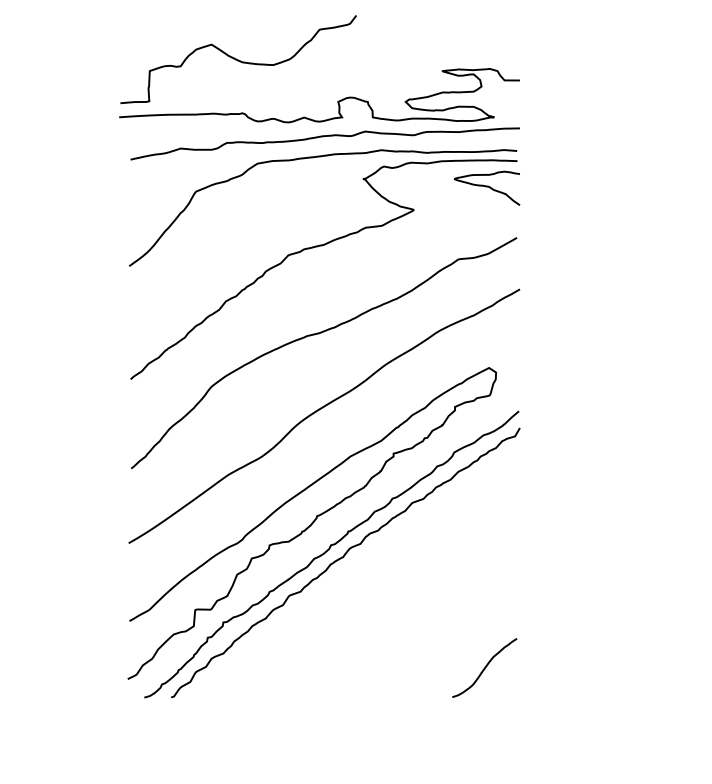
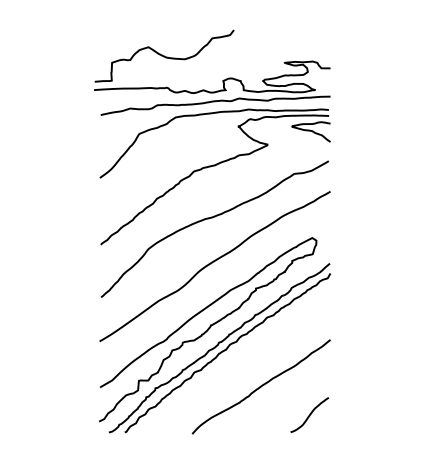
curve: (401, 619) -> (260, 386), added

